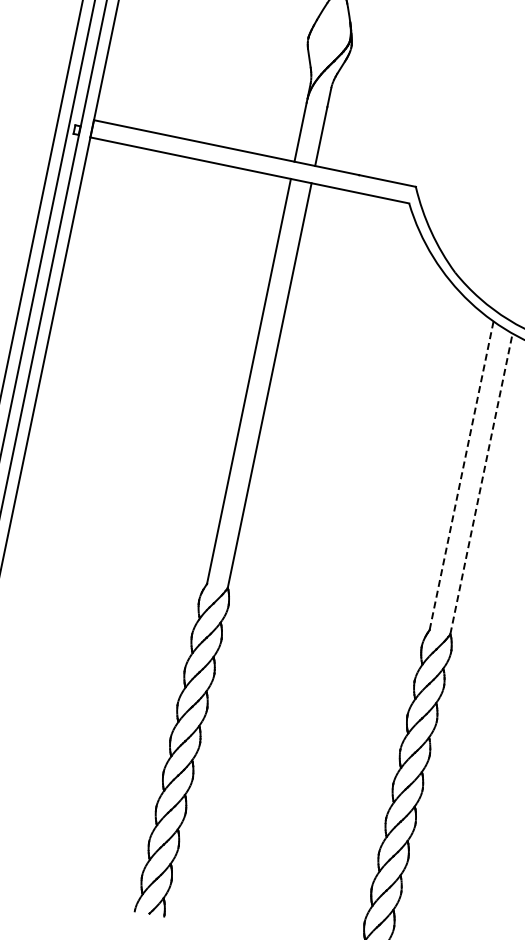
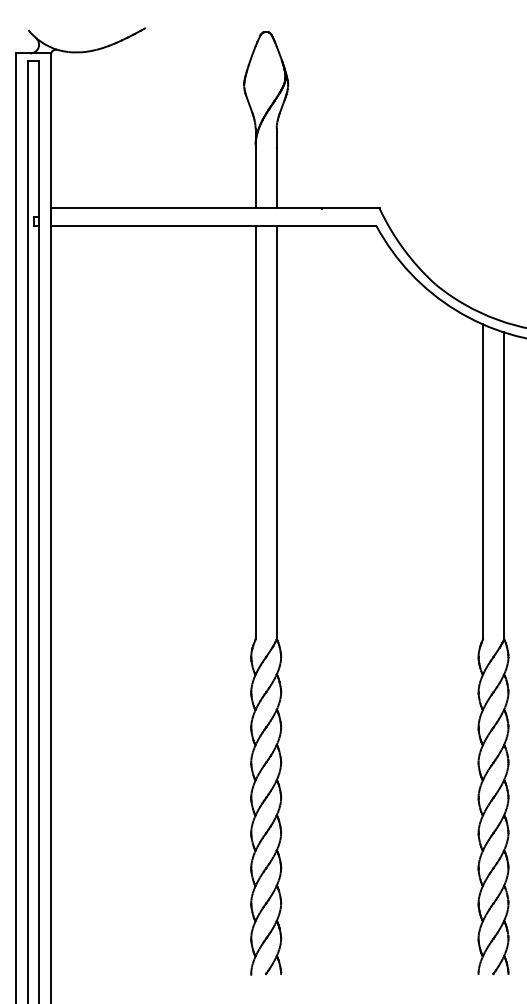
line: (461, 475) -> (482, 481), dashed -> solid
line: (482, 483) -> (504, 485), dashed -> solid

